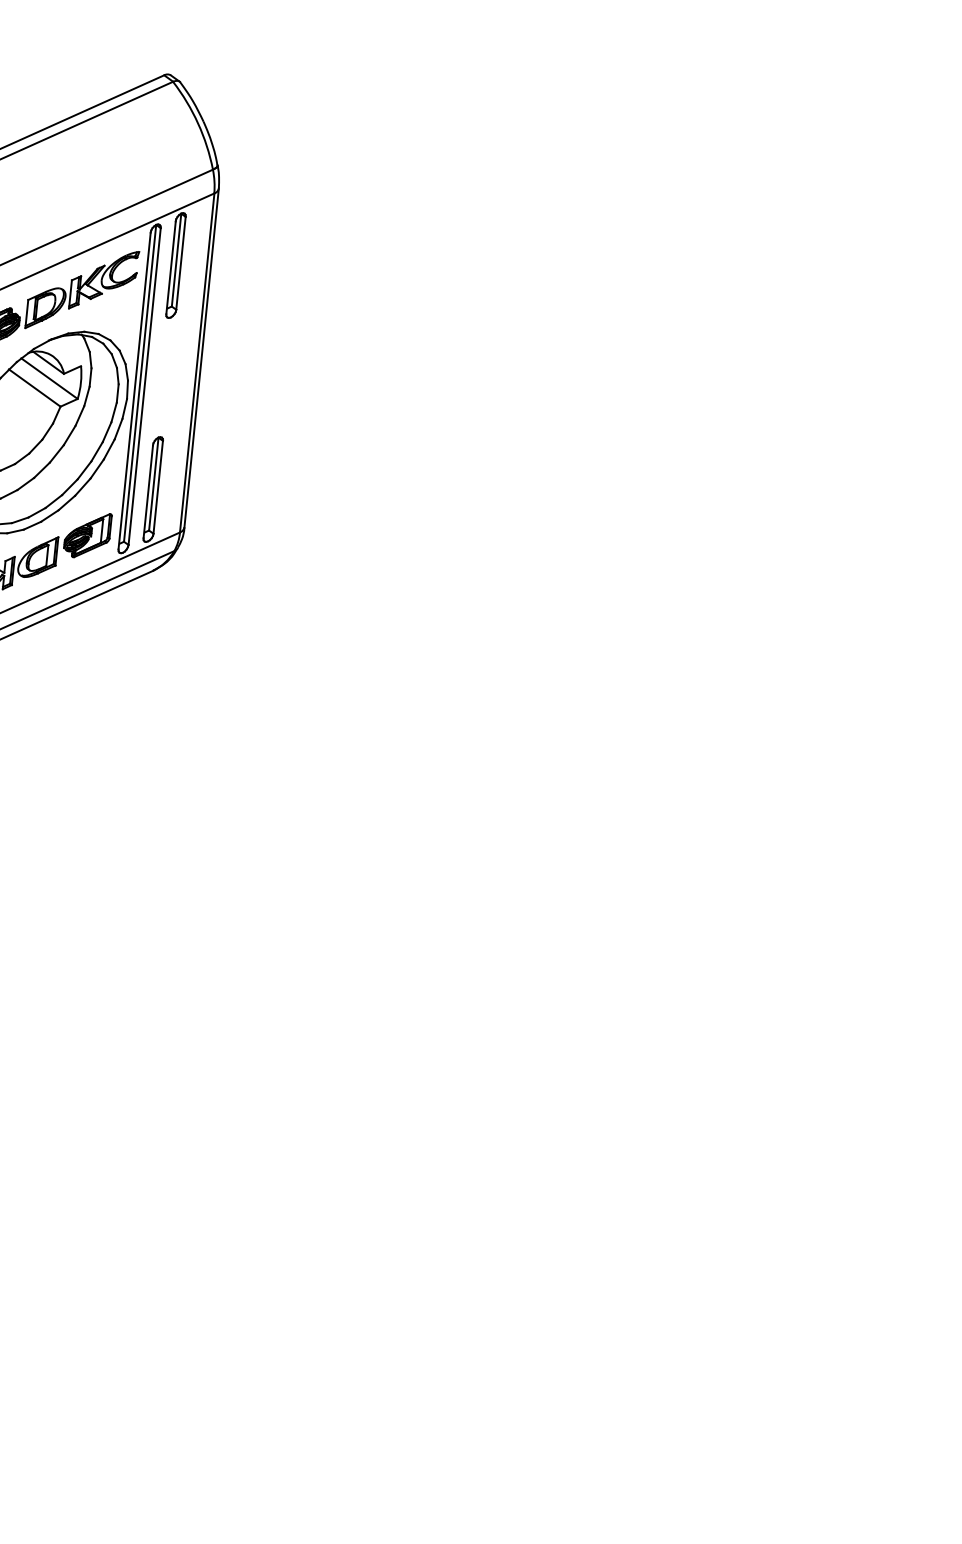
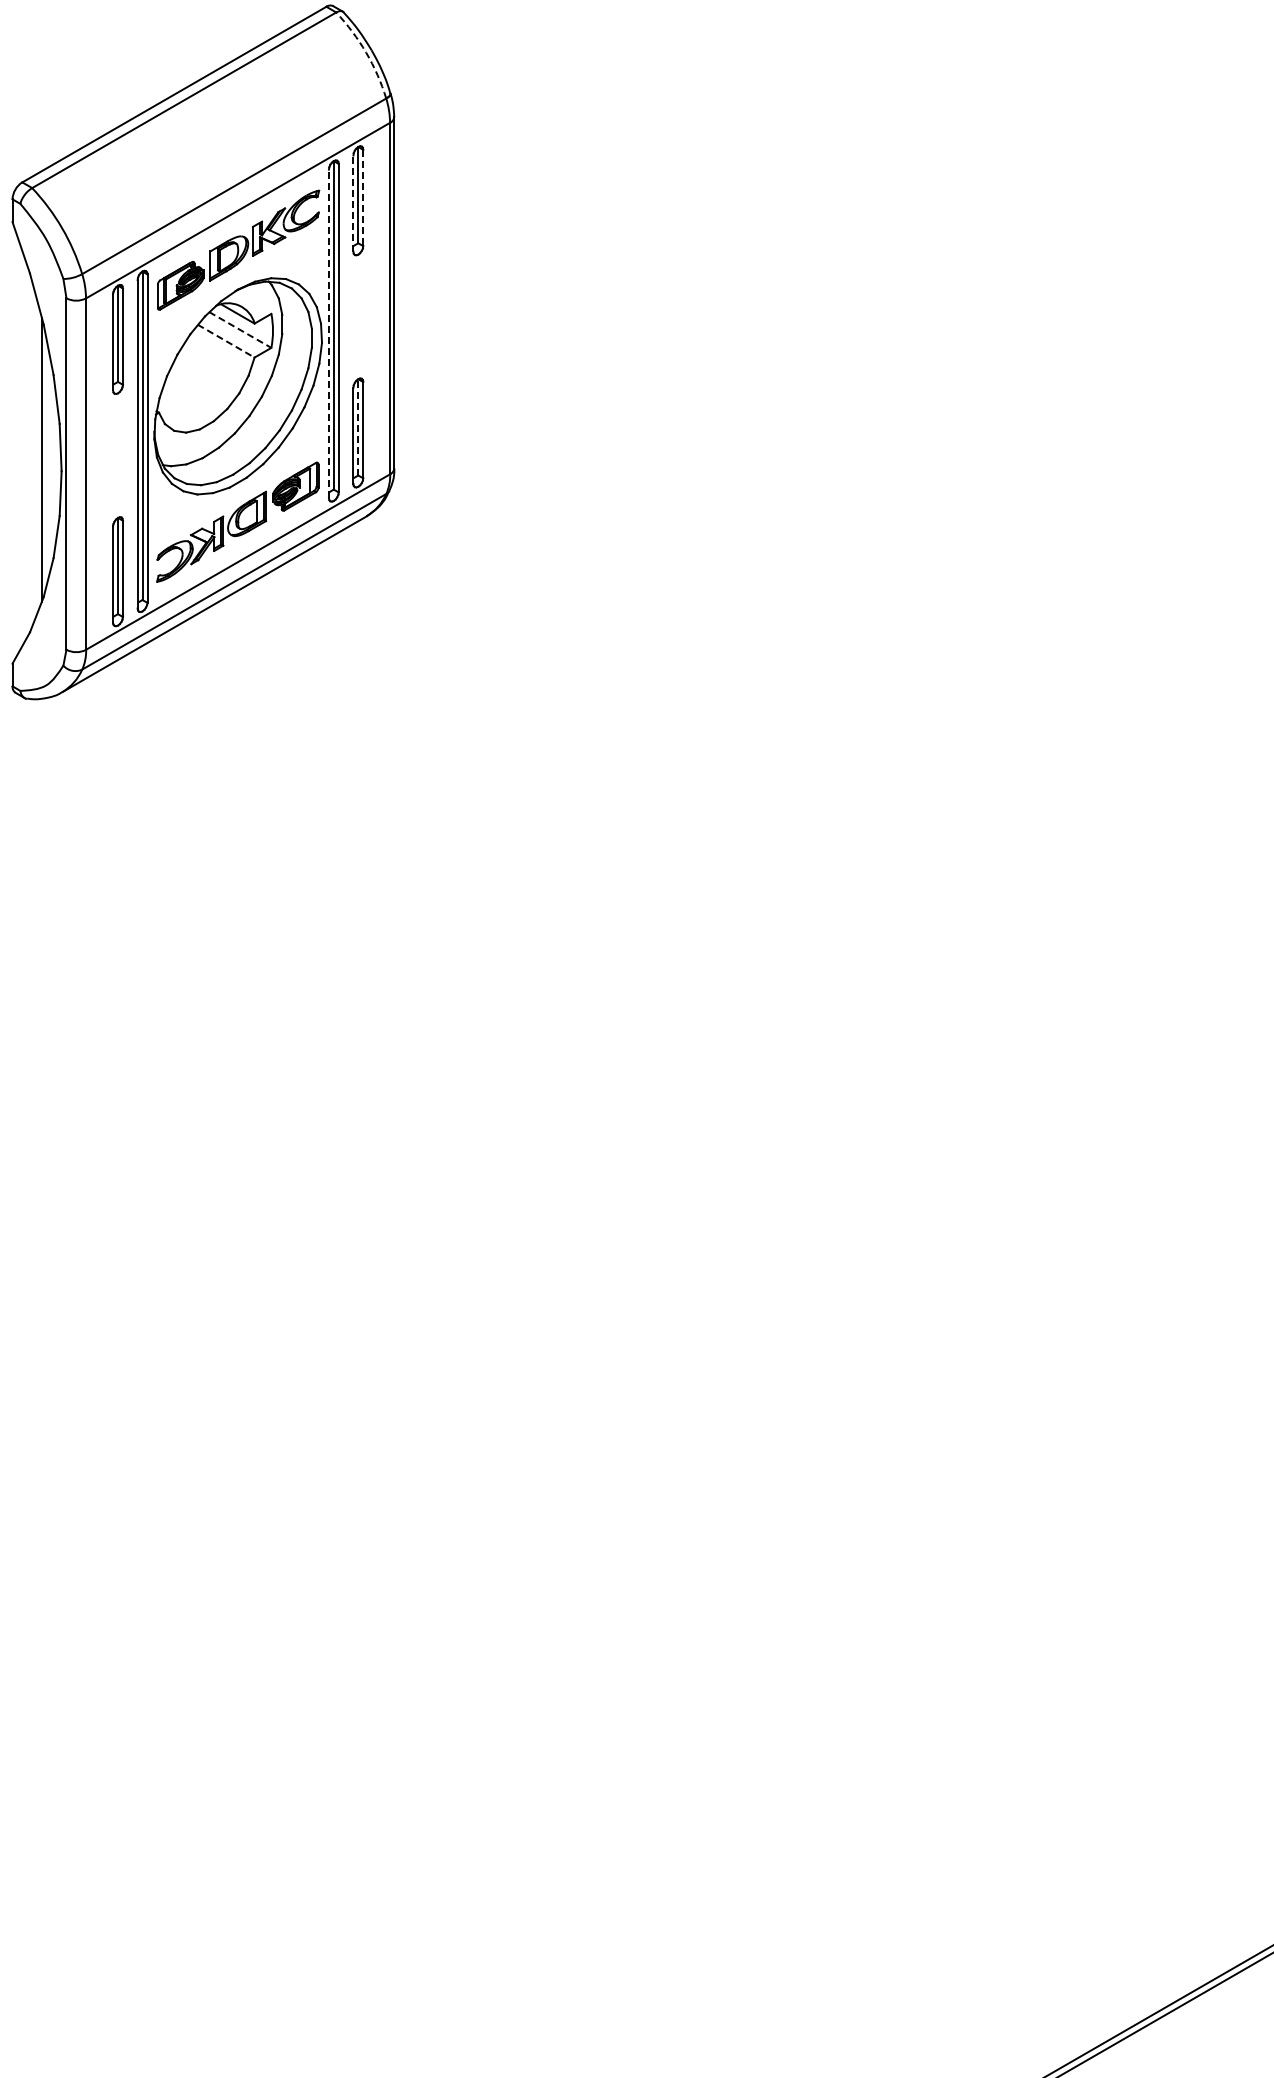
arc: (198, 123) -> (366, 52), solid -> dashed
line: (181, 263) -> (363, 198), solid -> dashed
line: (171, 267) -> (353, 203), solid -> dashed
line: (49, 378) -> (240, 329), solid -> dashed
line: (35, 388) -> (226, 341), solid -> dashed
line: (134, 390) -> (328, 333), solid -> dashed
line: (154, 483) -> (358, 426), solid -> dashed

